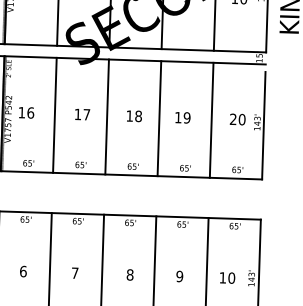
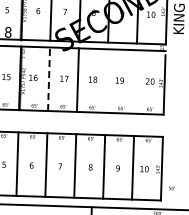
line: (55, 115) -> (49, 79), solid -> dashed
line: (158, 117) -> (106, 80), removed
line: (211, 119) -> (135, 81), removed

